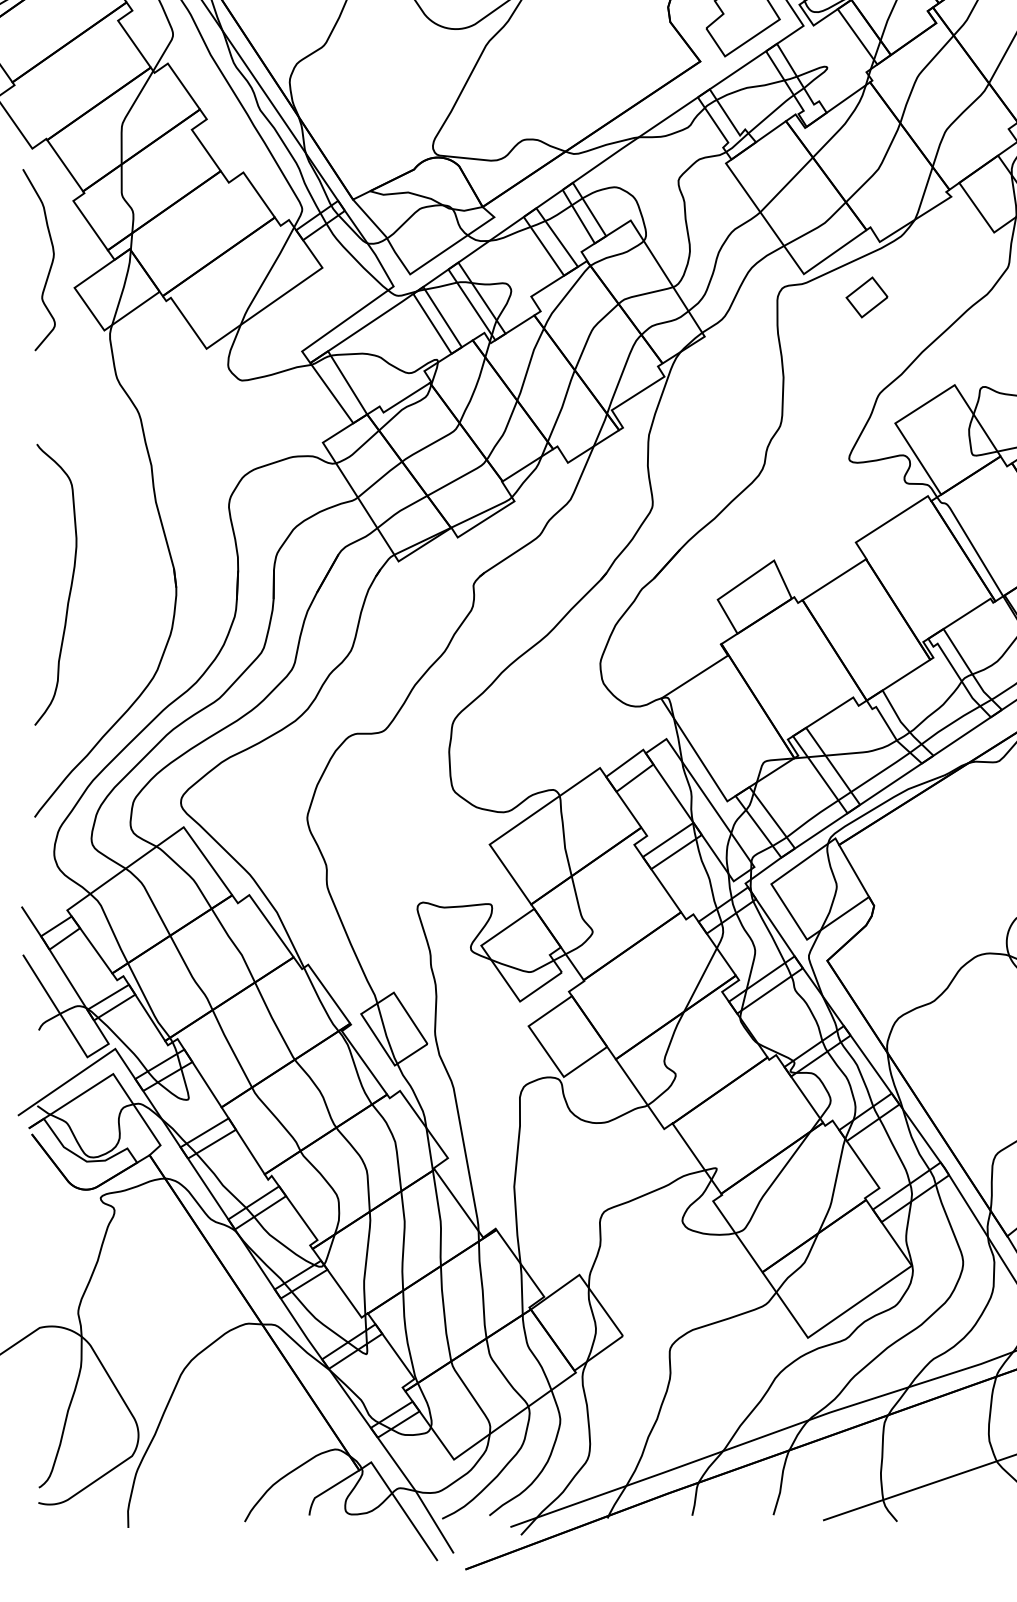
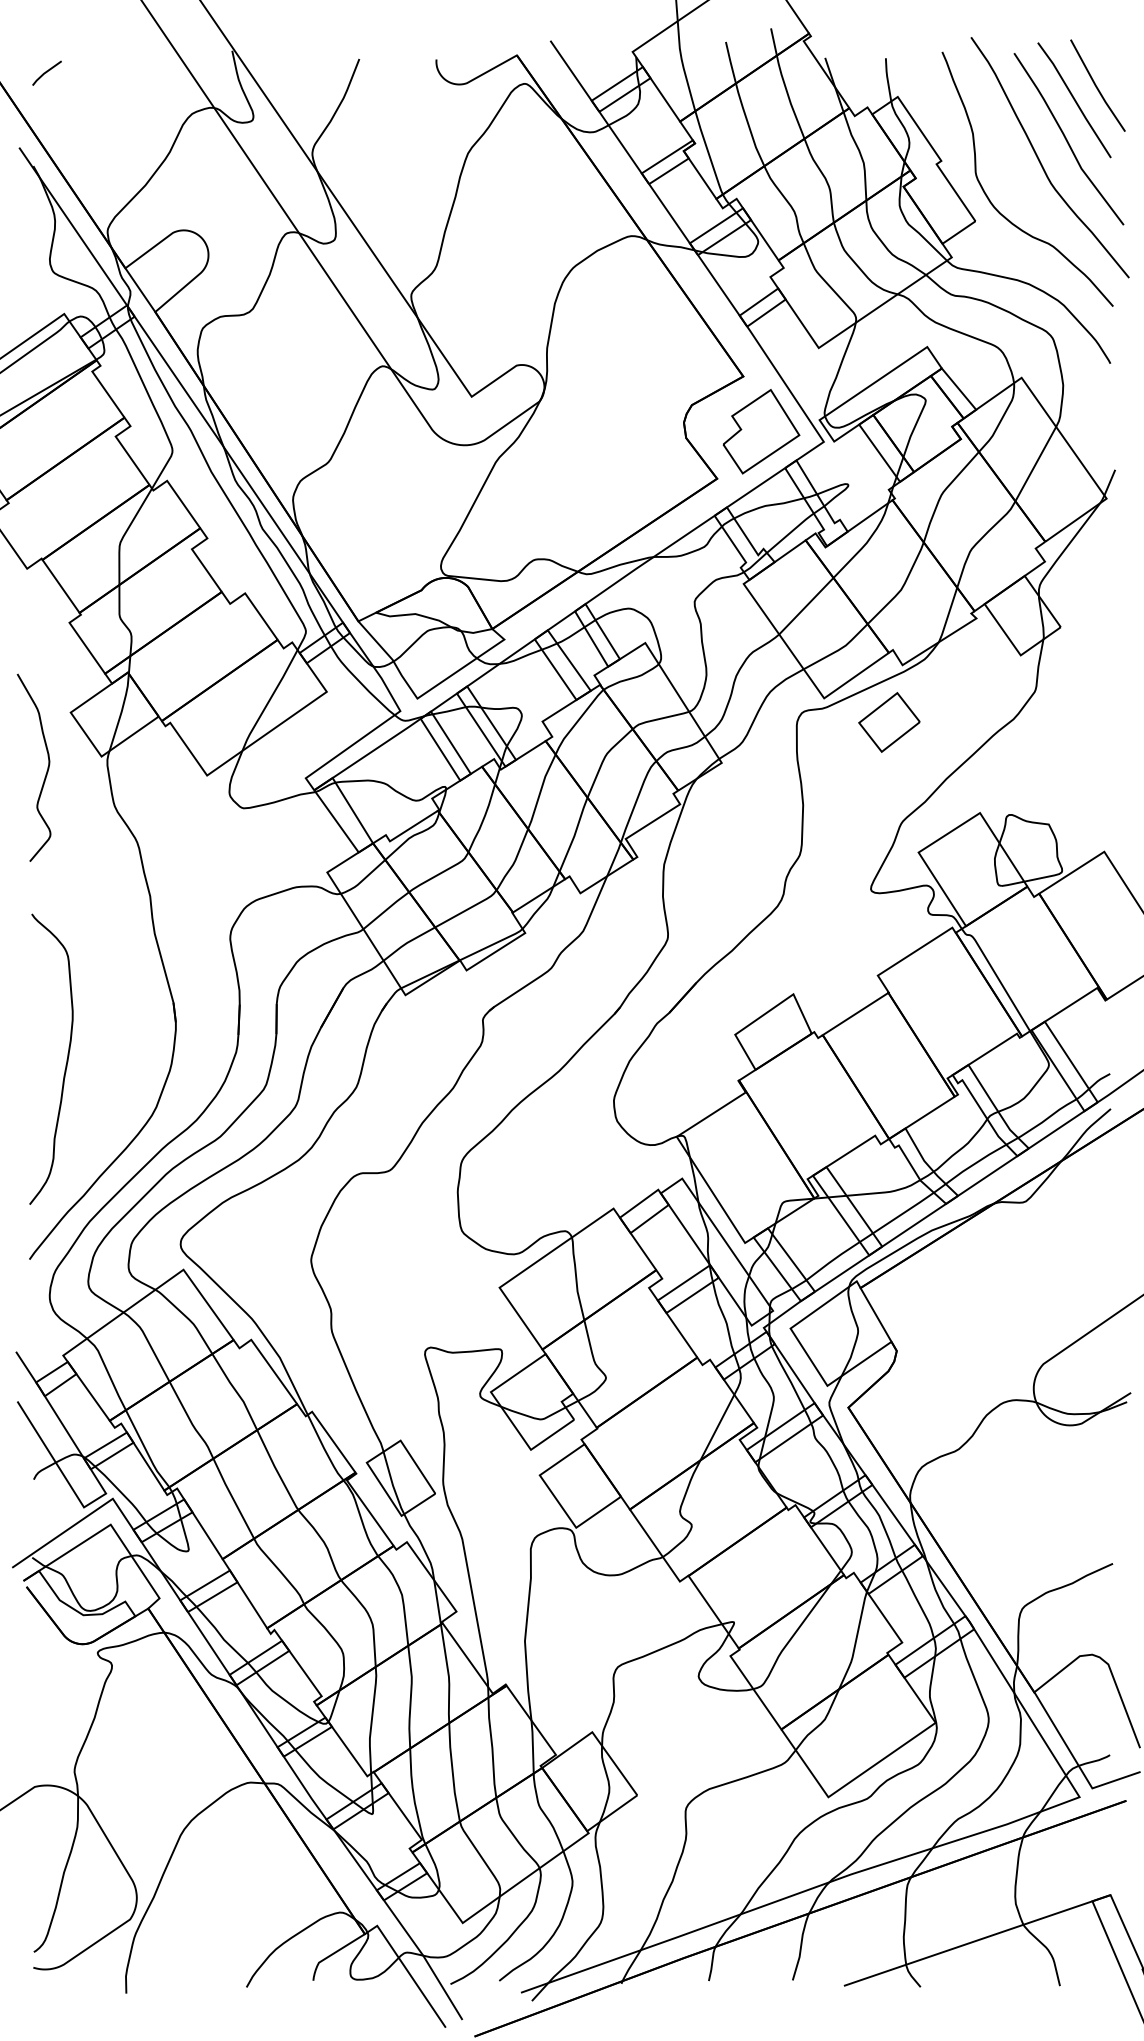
curve: (51, 262) -> (46, 770), moved
part: (867, 297) -> (889, 722), size x1.43
curve: (70, 584) -> (66, 1059), moved

